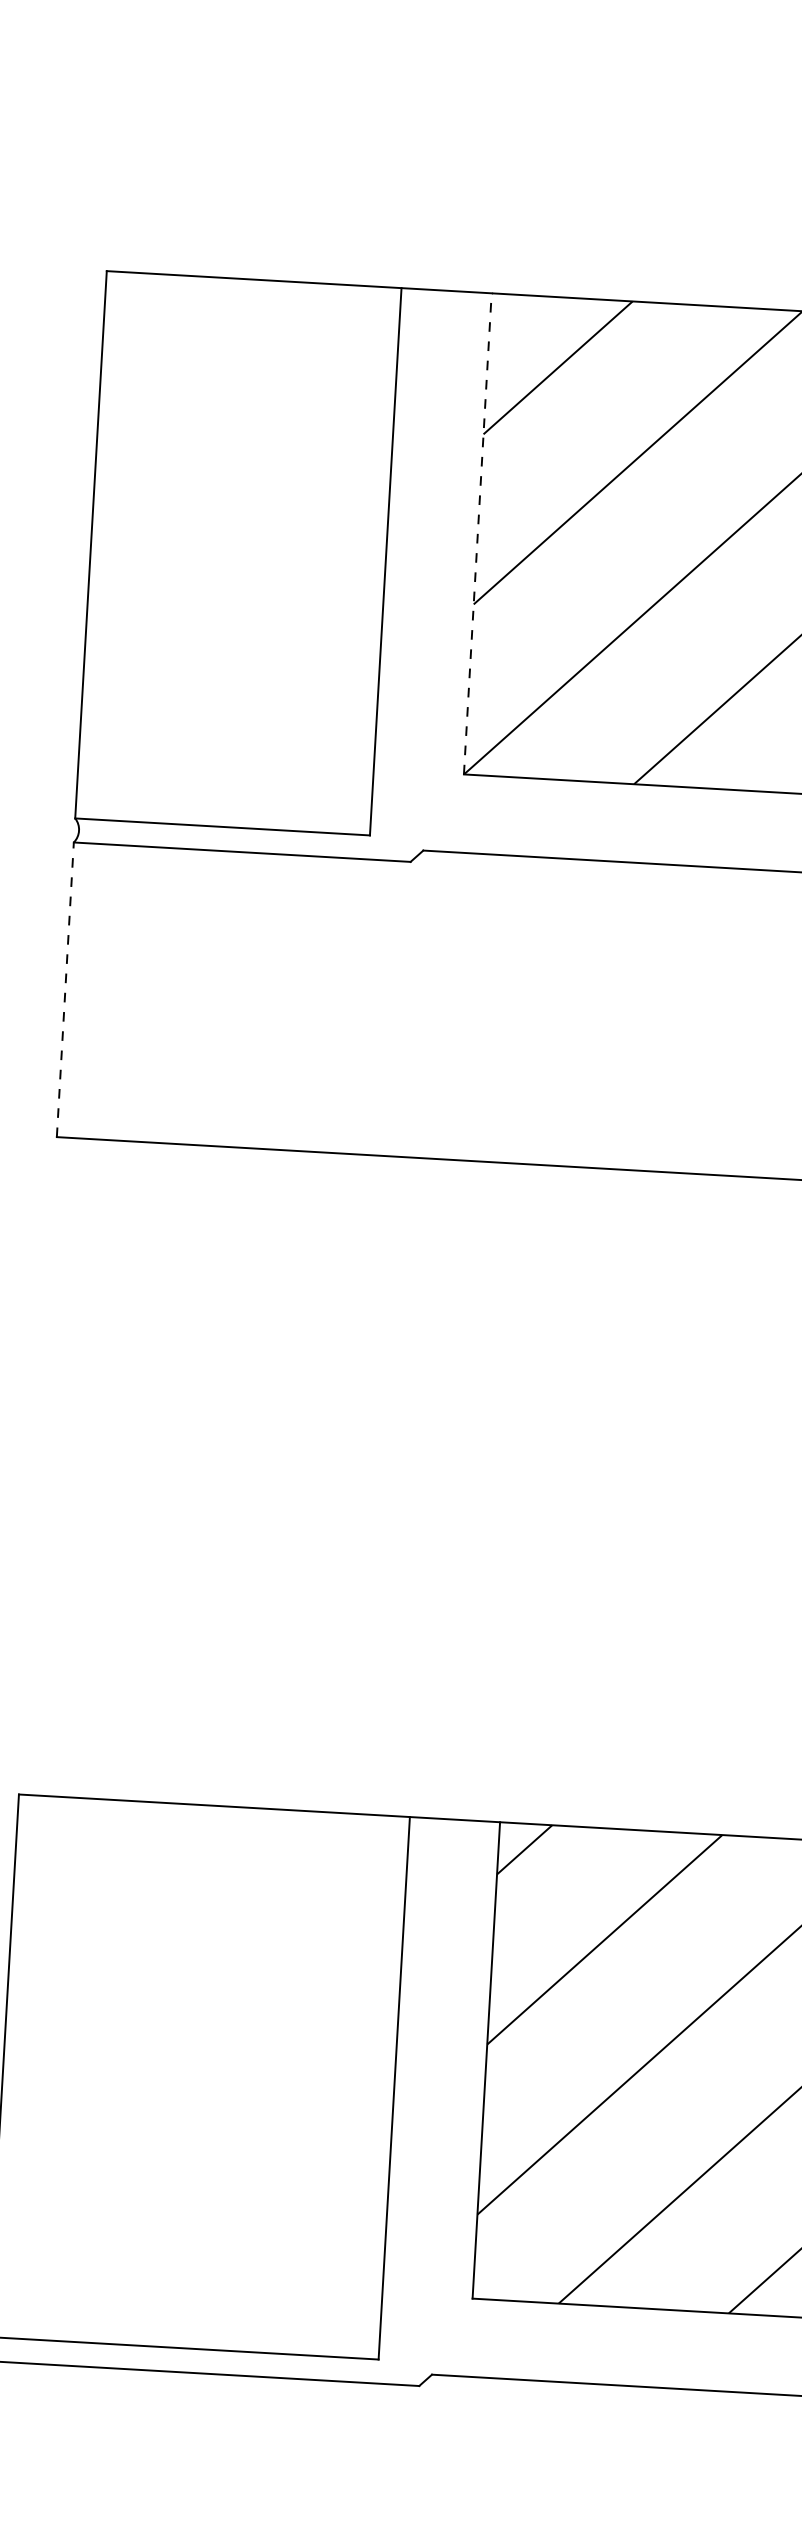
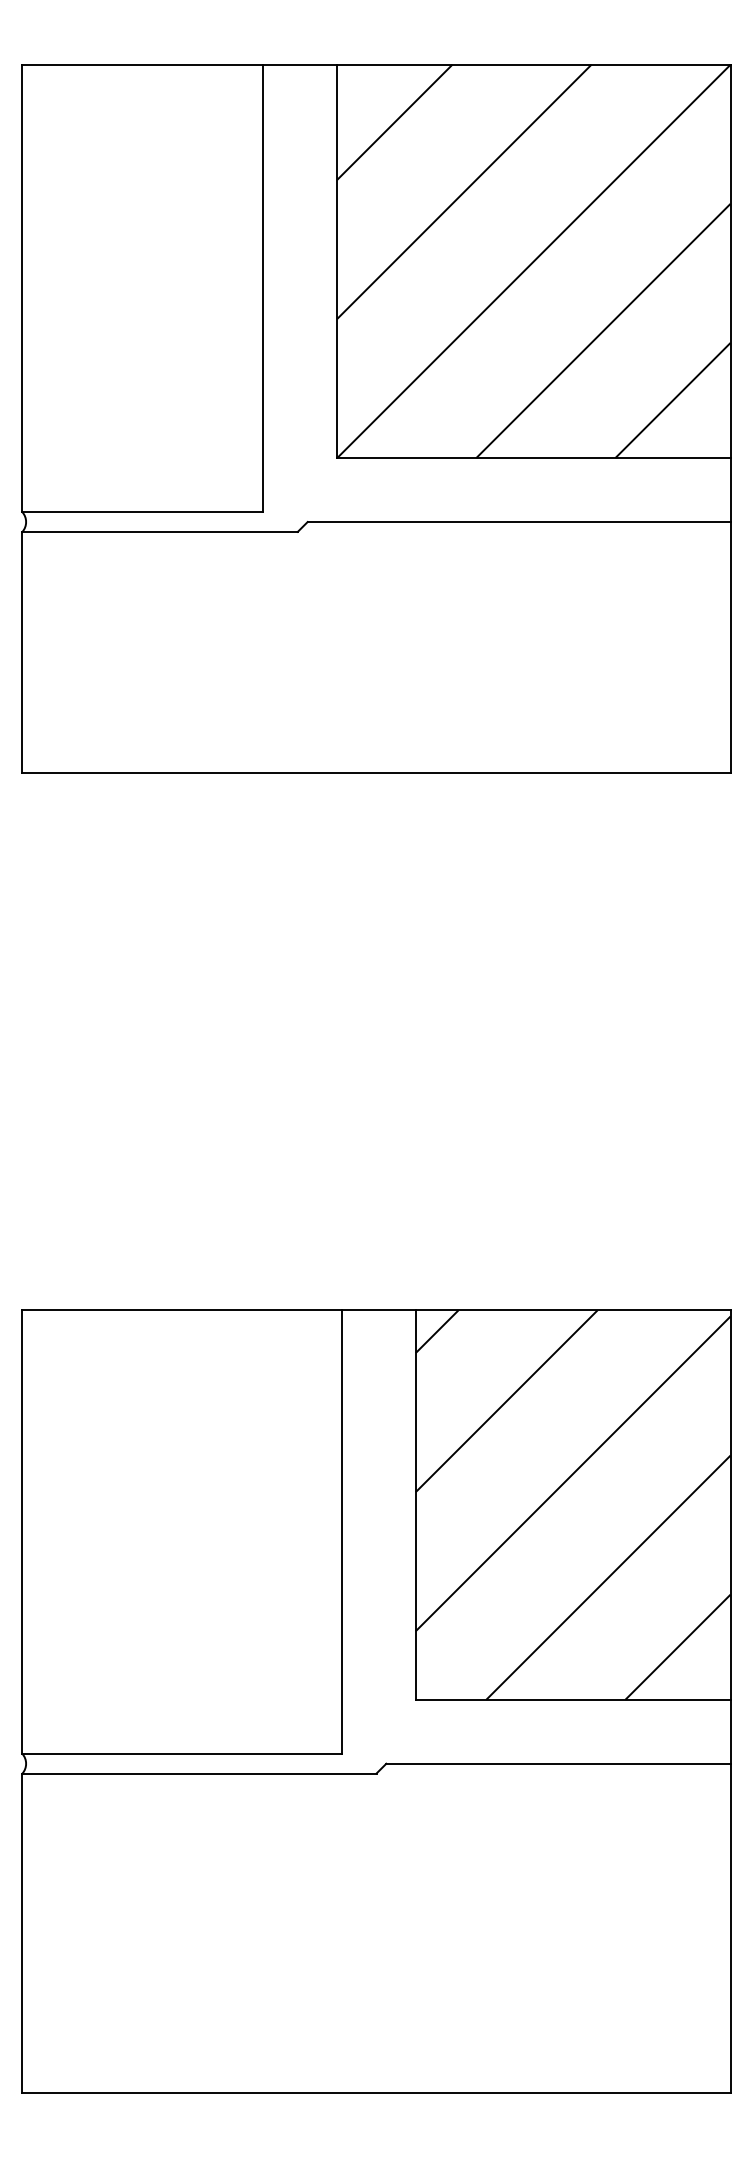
line: (478, 534) -> (337, 261), dashed -> solid
line: (65, 988) -> (22, 651), dashed -> solid

